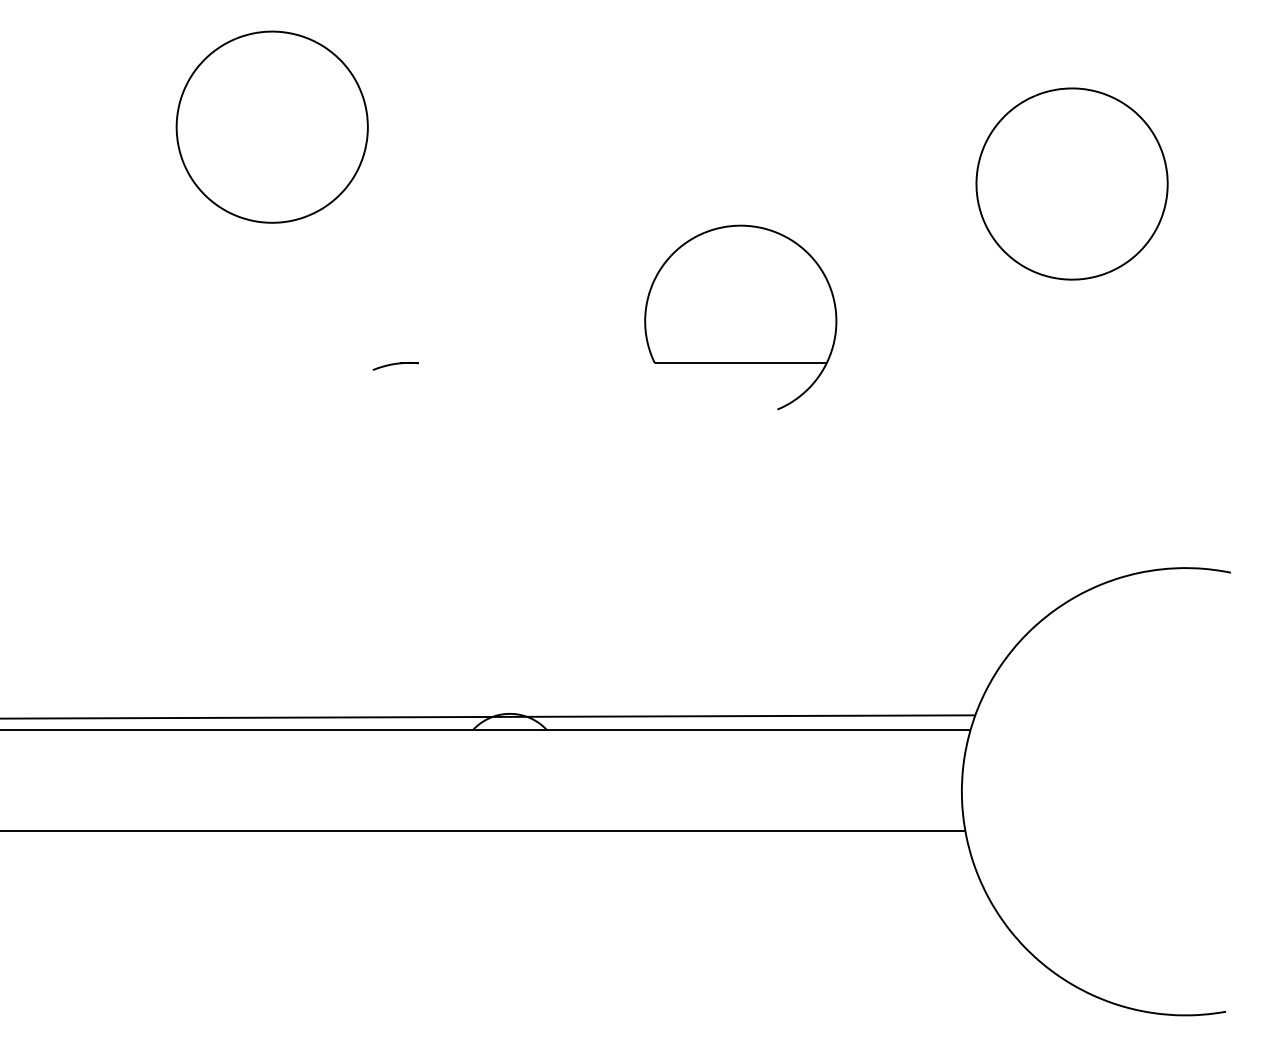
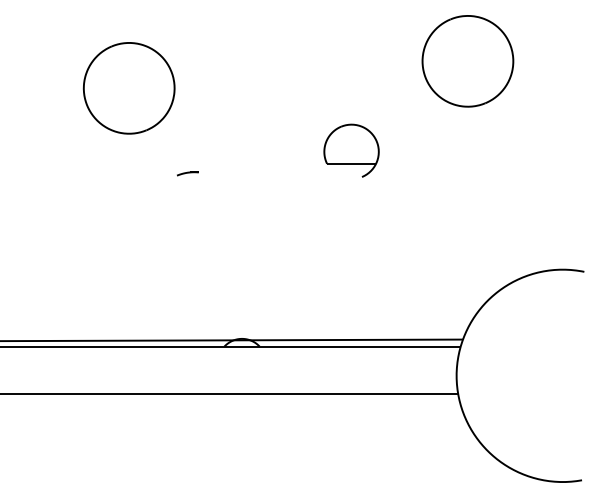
part: (270, 127) -> (128, 88), moved
part: (1071, 184) -> (467, 61), moved
part: (740, 317) -> (351, 150), size x0.6

